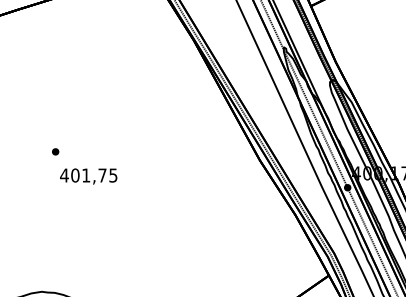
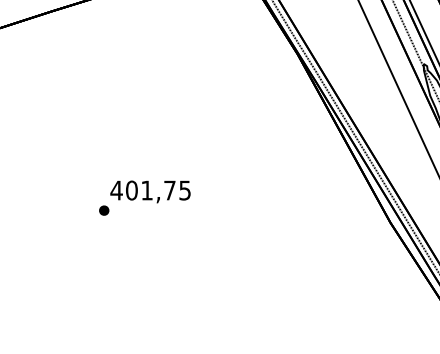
text: (88, 176) -> (150, 191), moved

